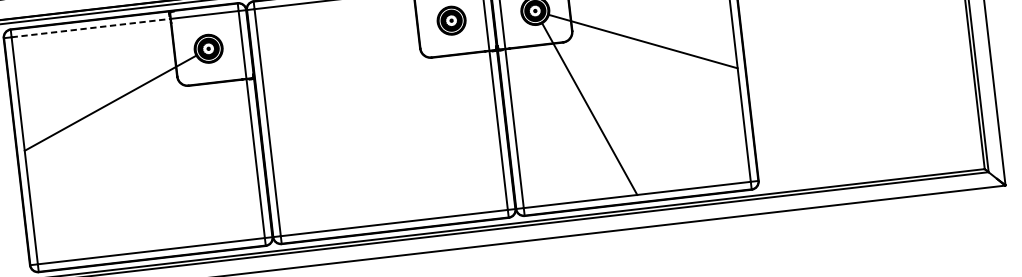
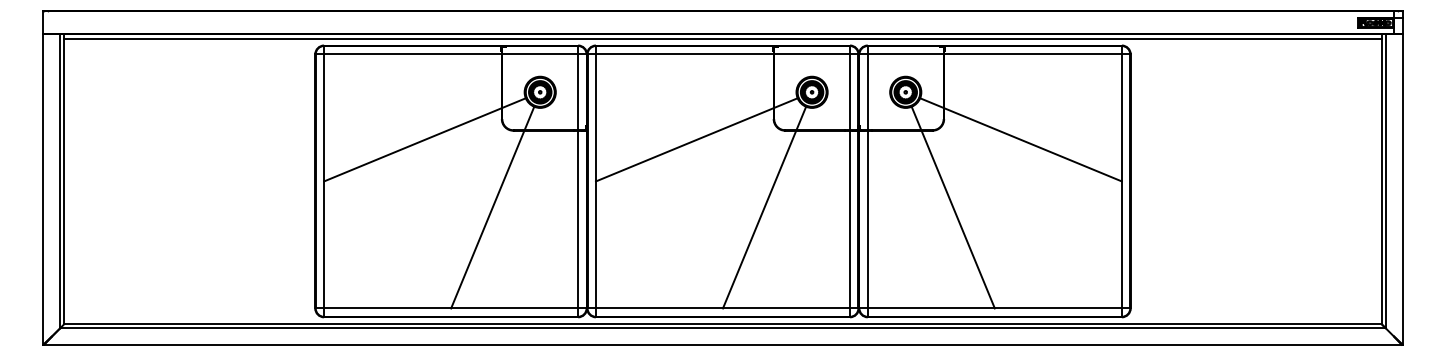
line: (90, 28) -> (412, 54), dashed -> solid
line: (353, 74) -> (696, 139), added
line: (421, 128) -> (764, 207), added
line: (177, 156) -> (492, 207), added

